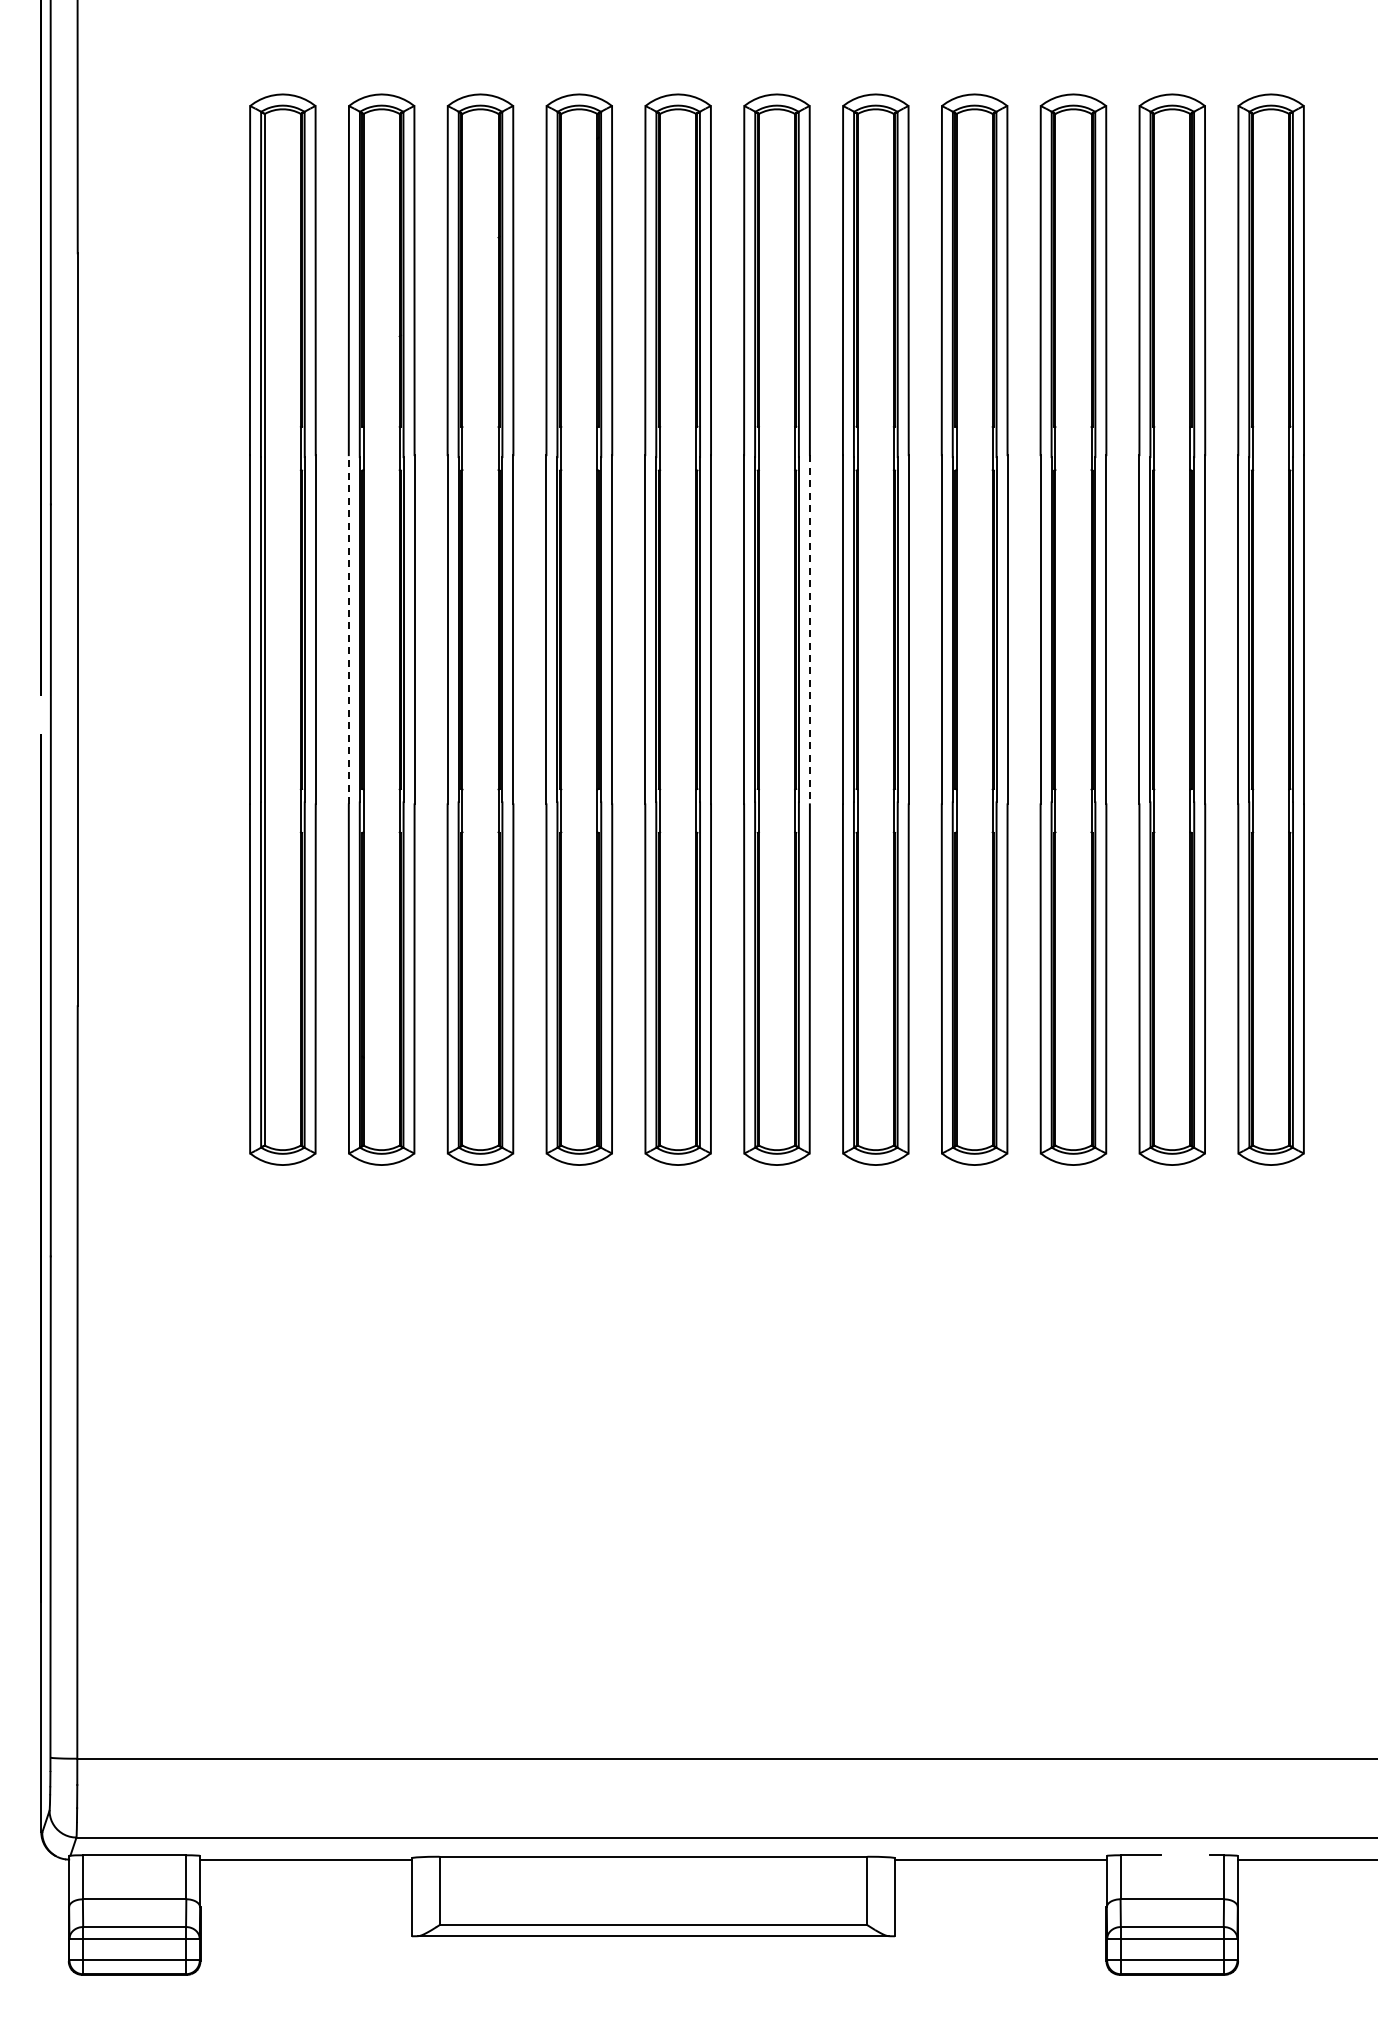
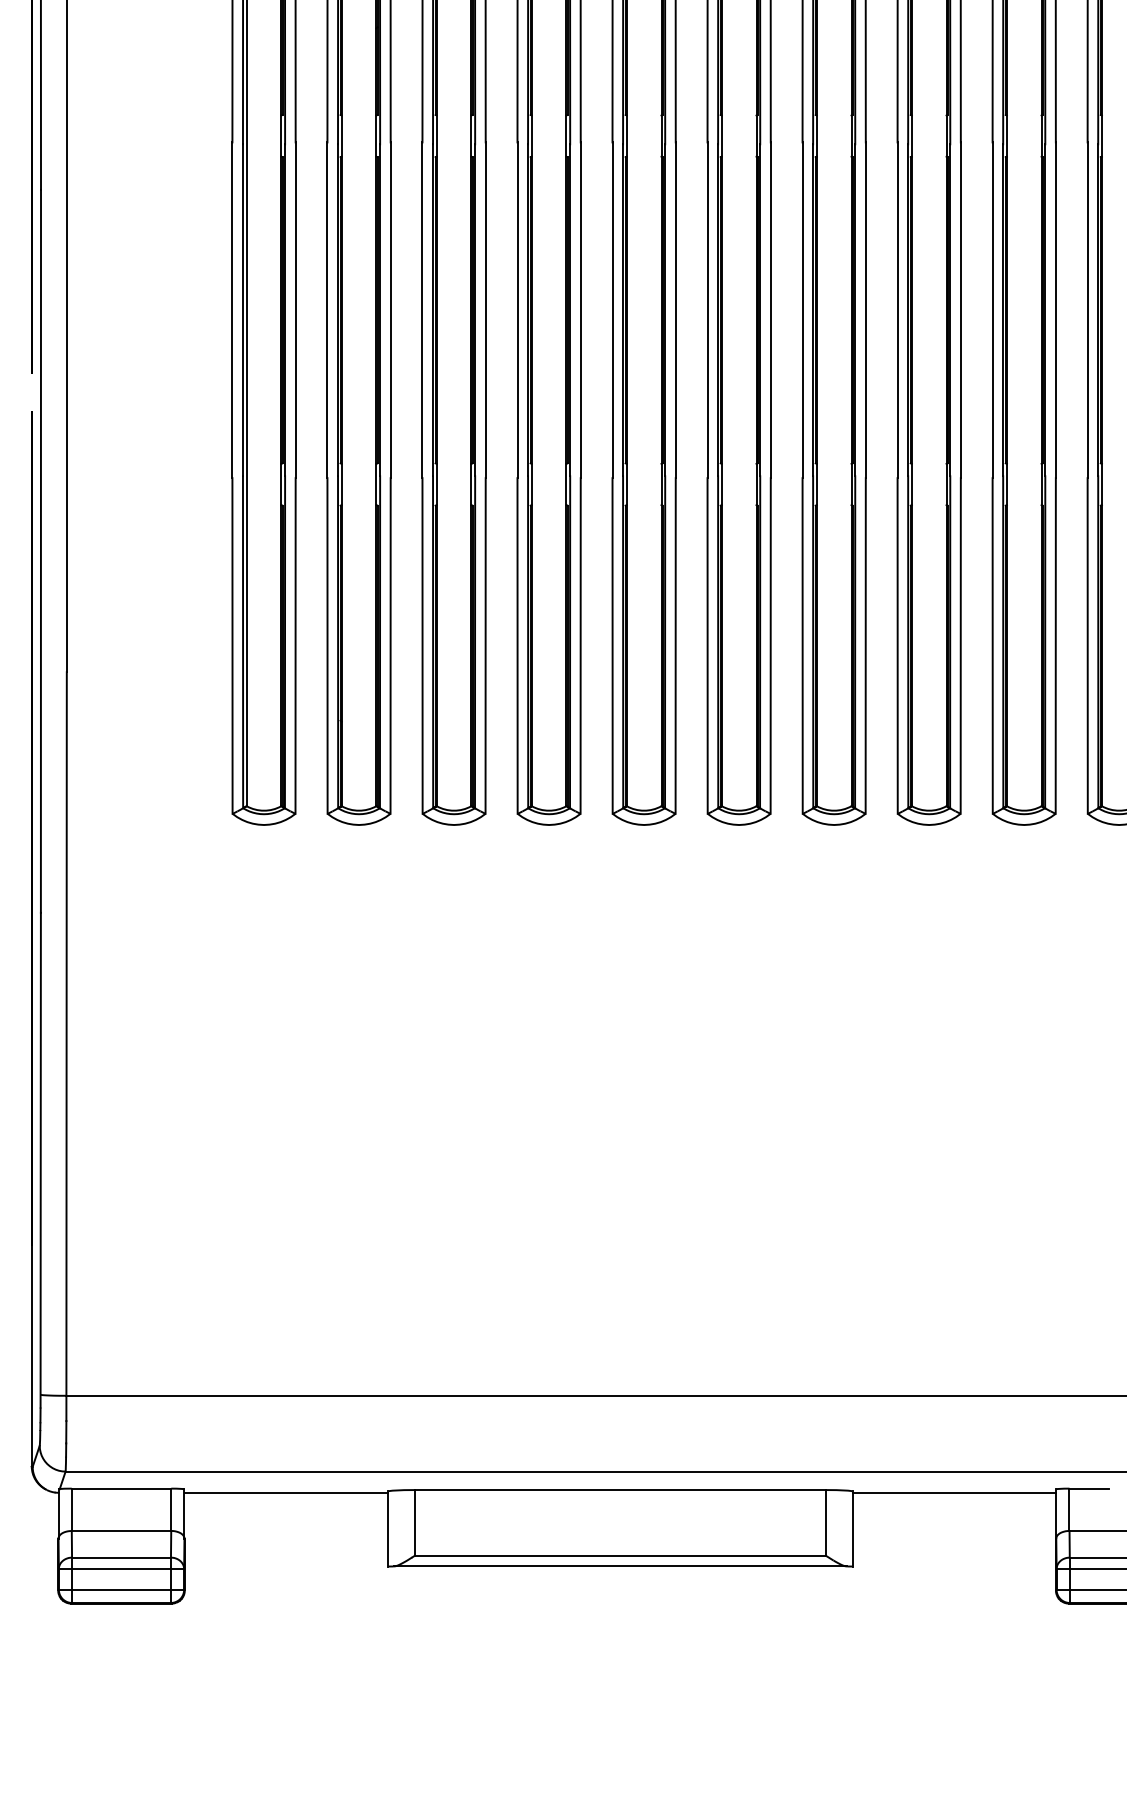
line: (348, 629) -> (327, 310), dashed -> solid
line: (809, 629) -> (770, 310), dashed -> solid

